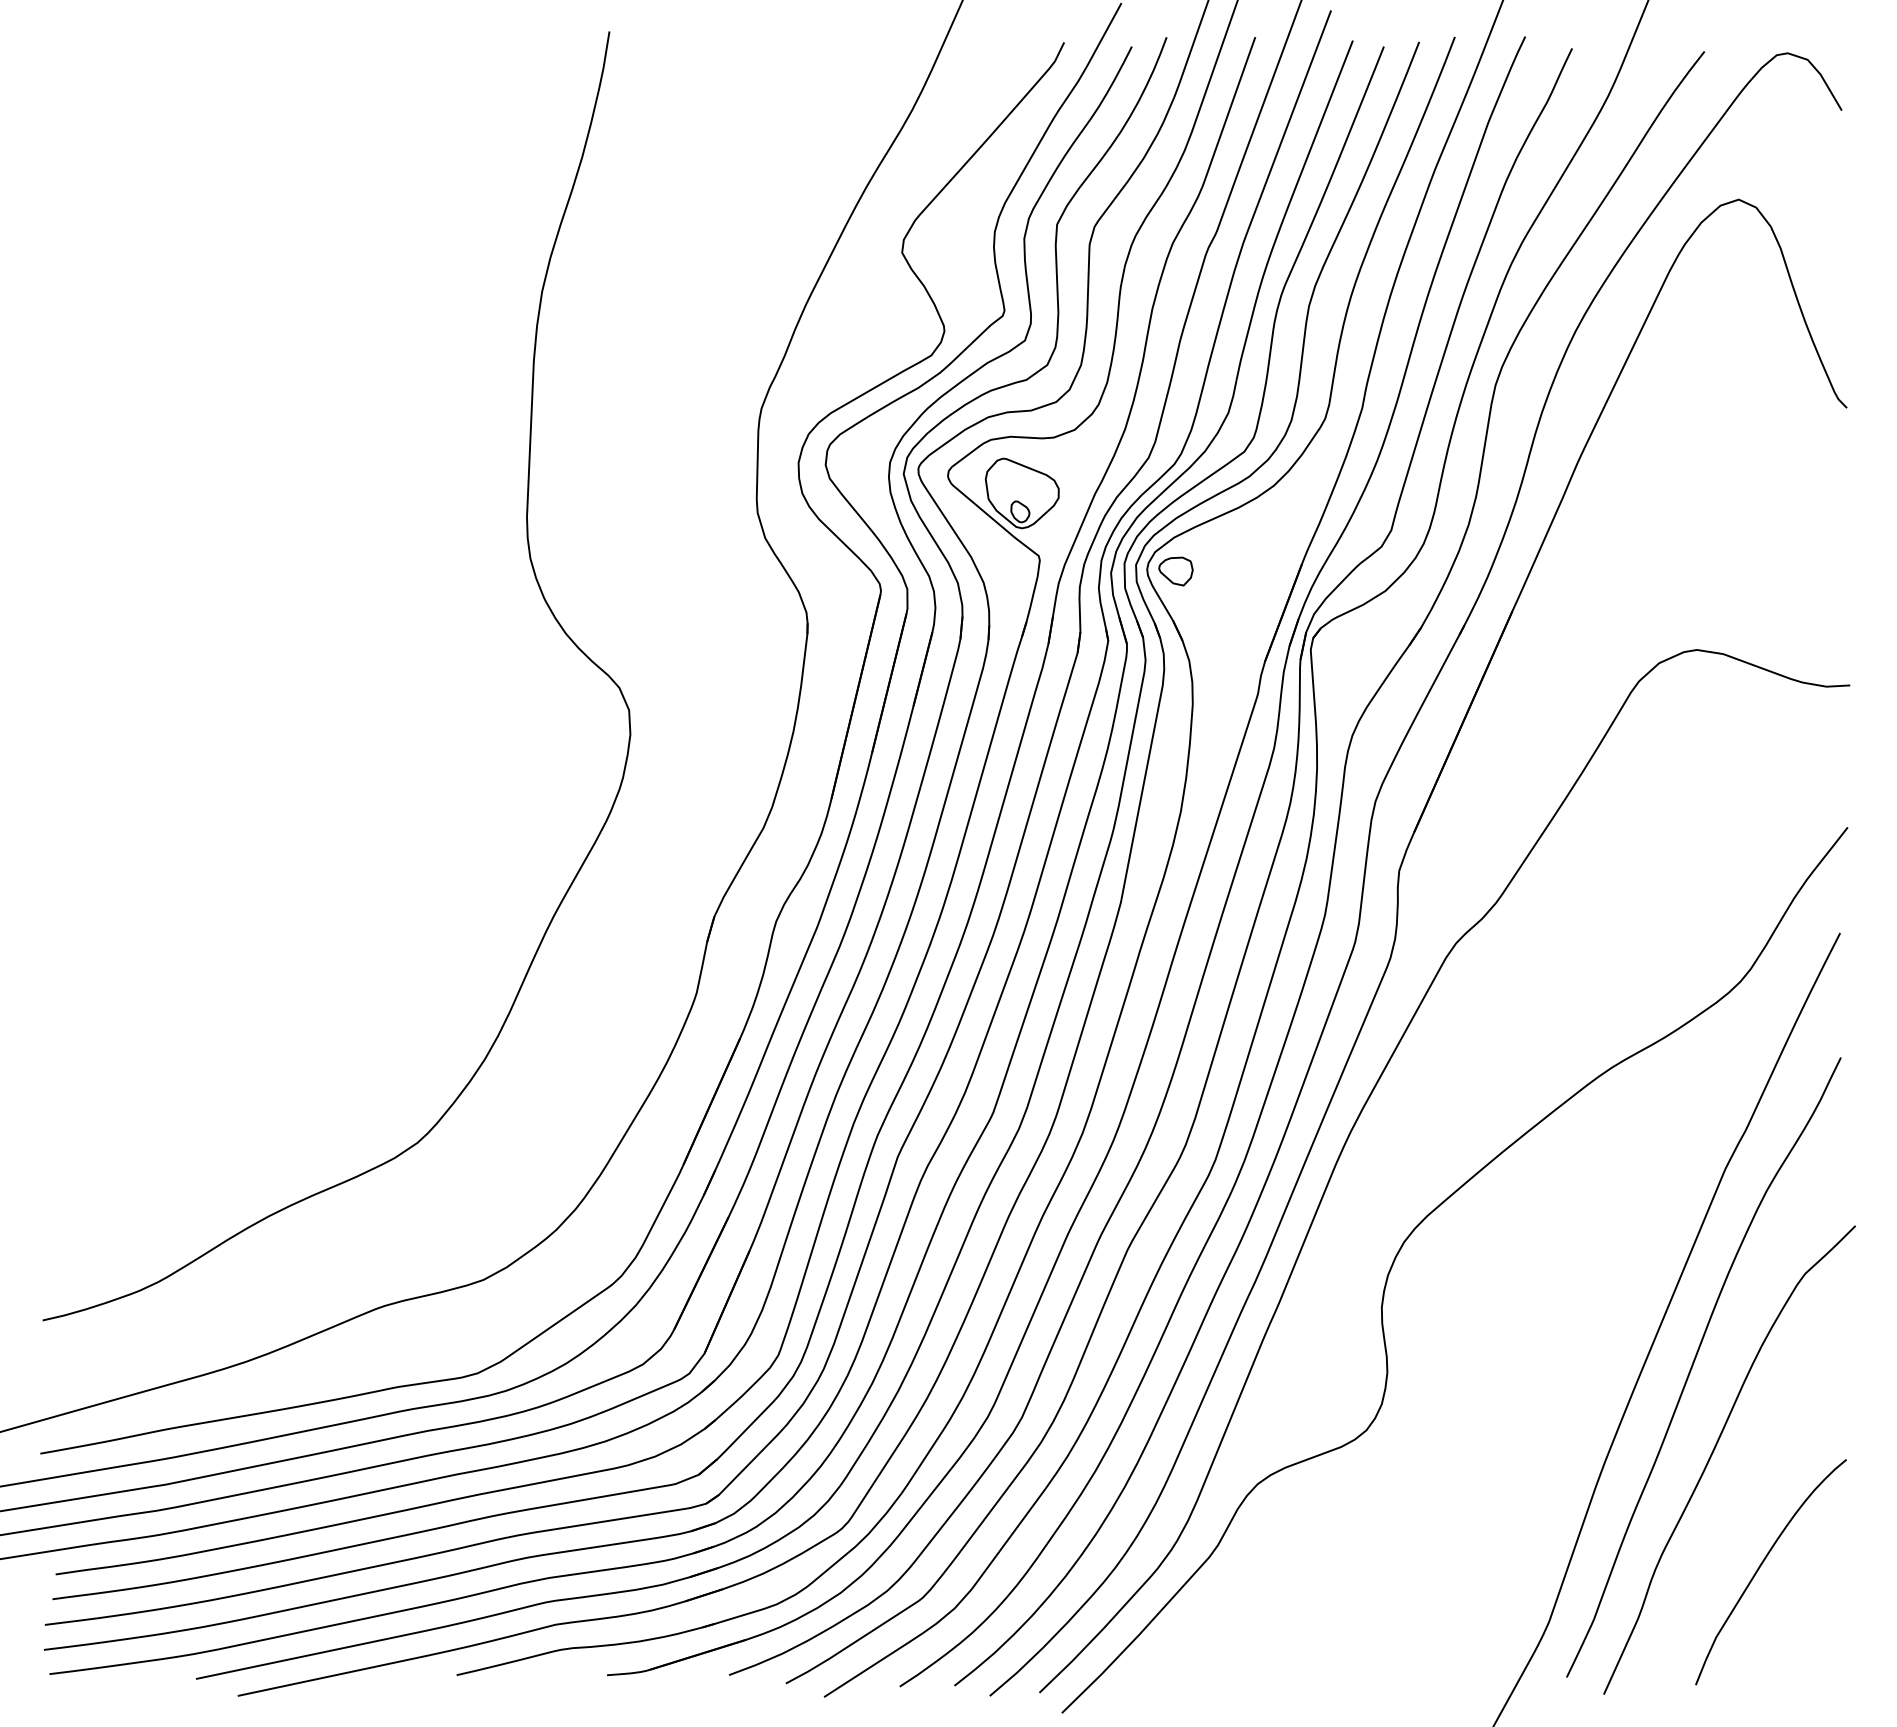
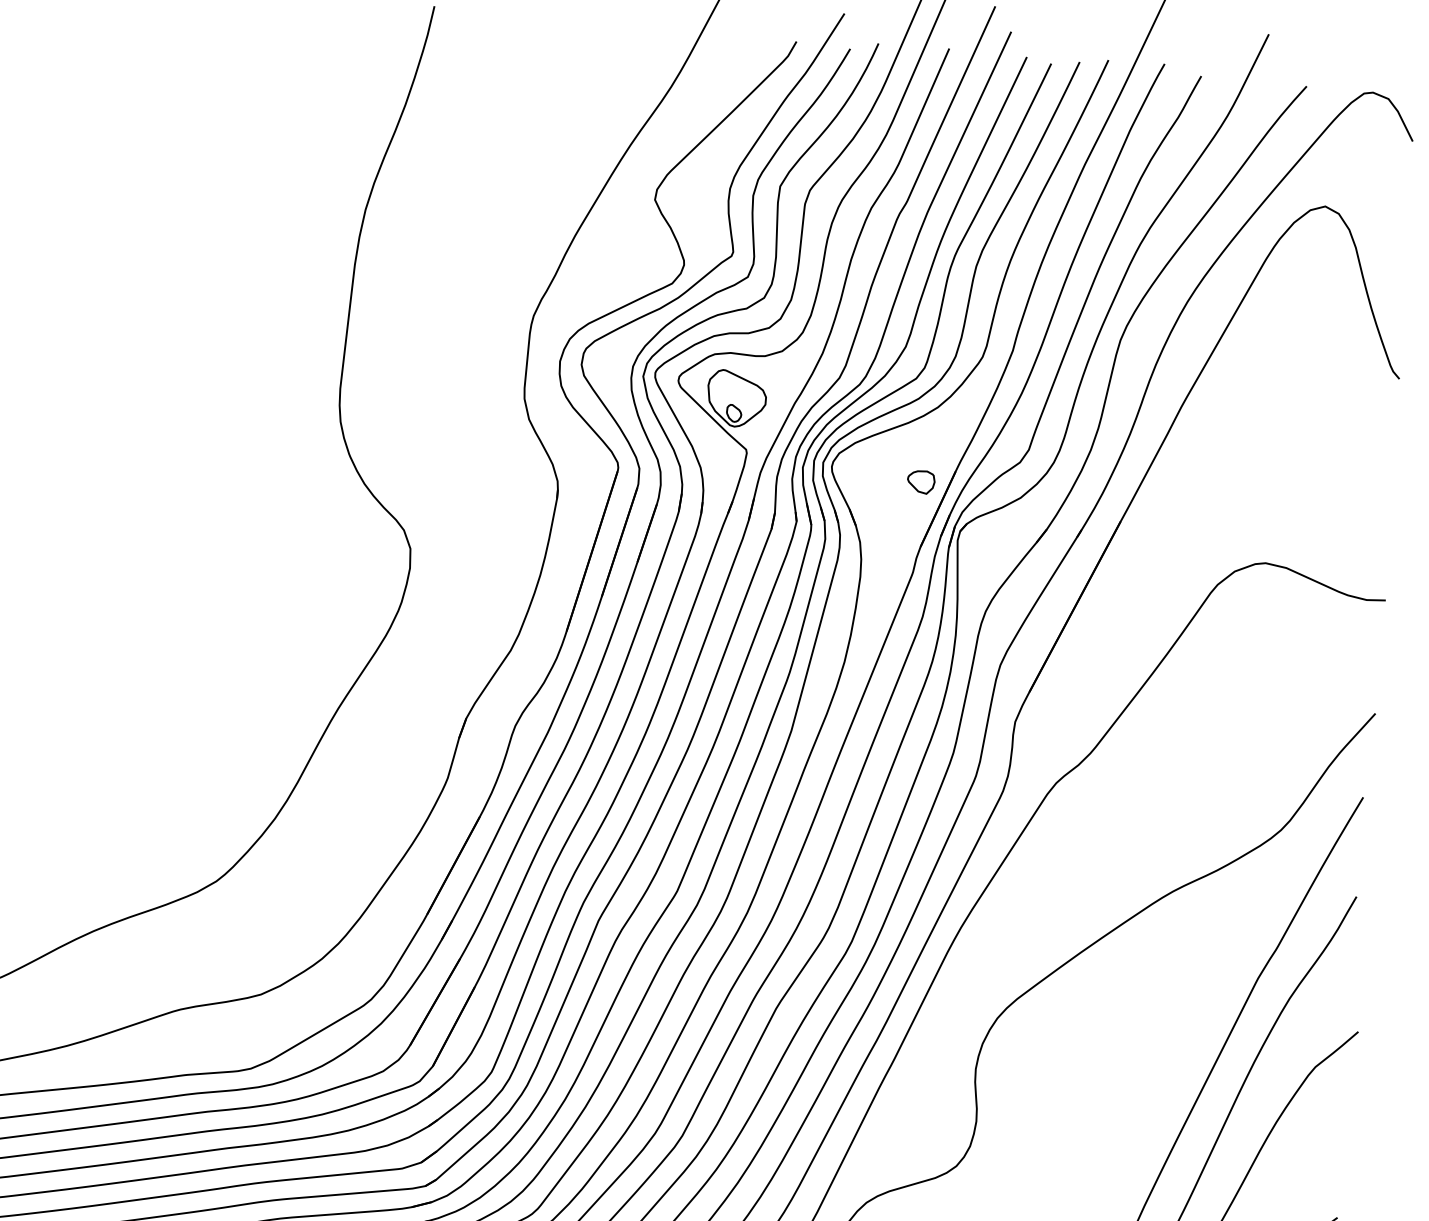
part: (1175, 571) -> (920, 482), moved

